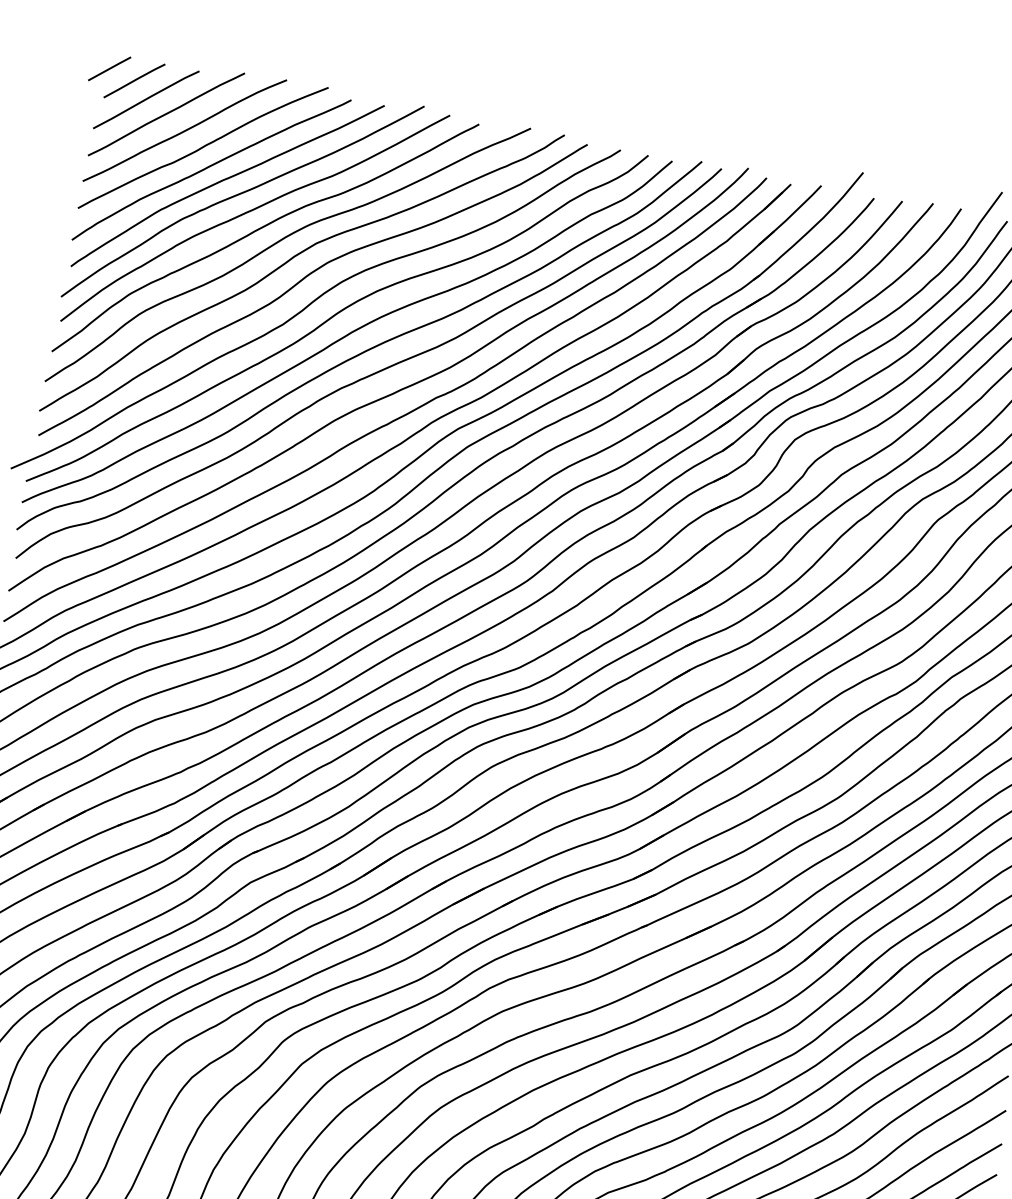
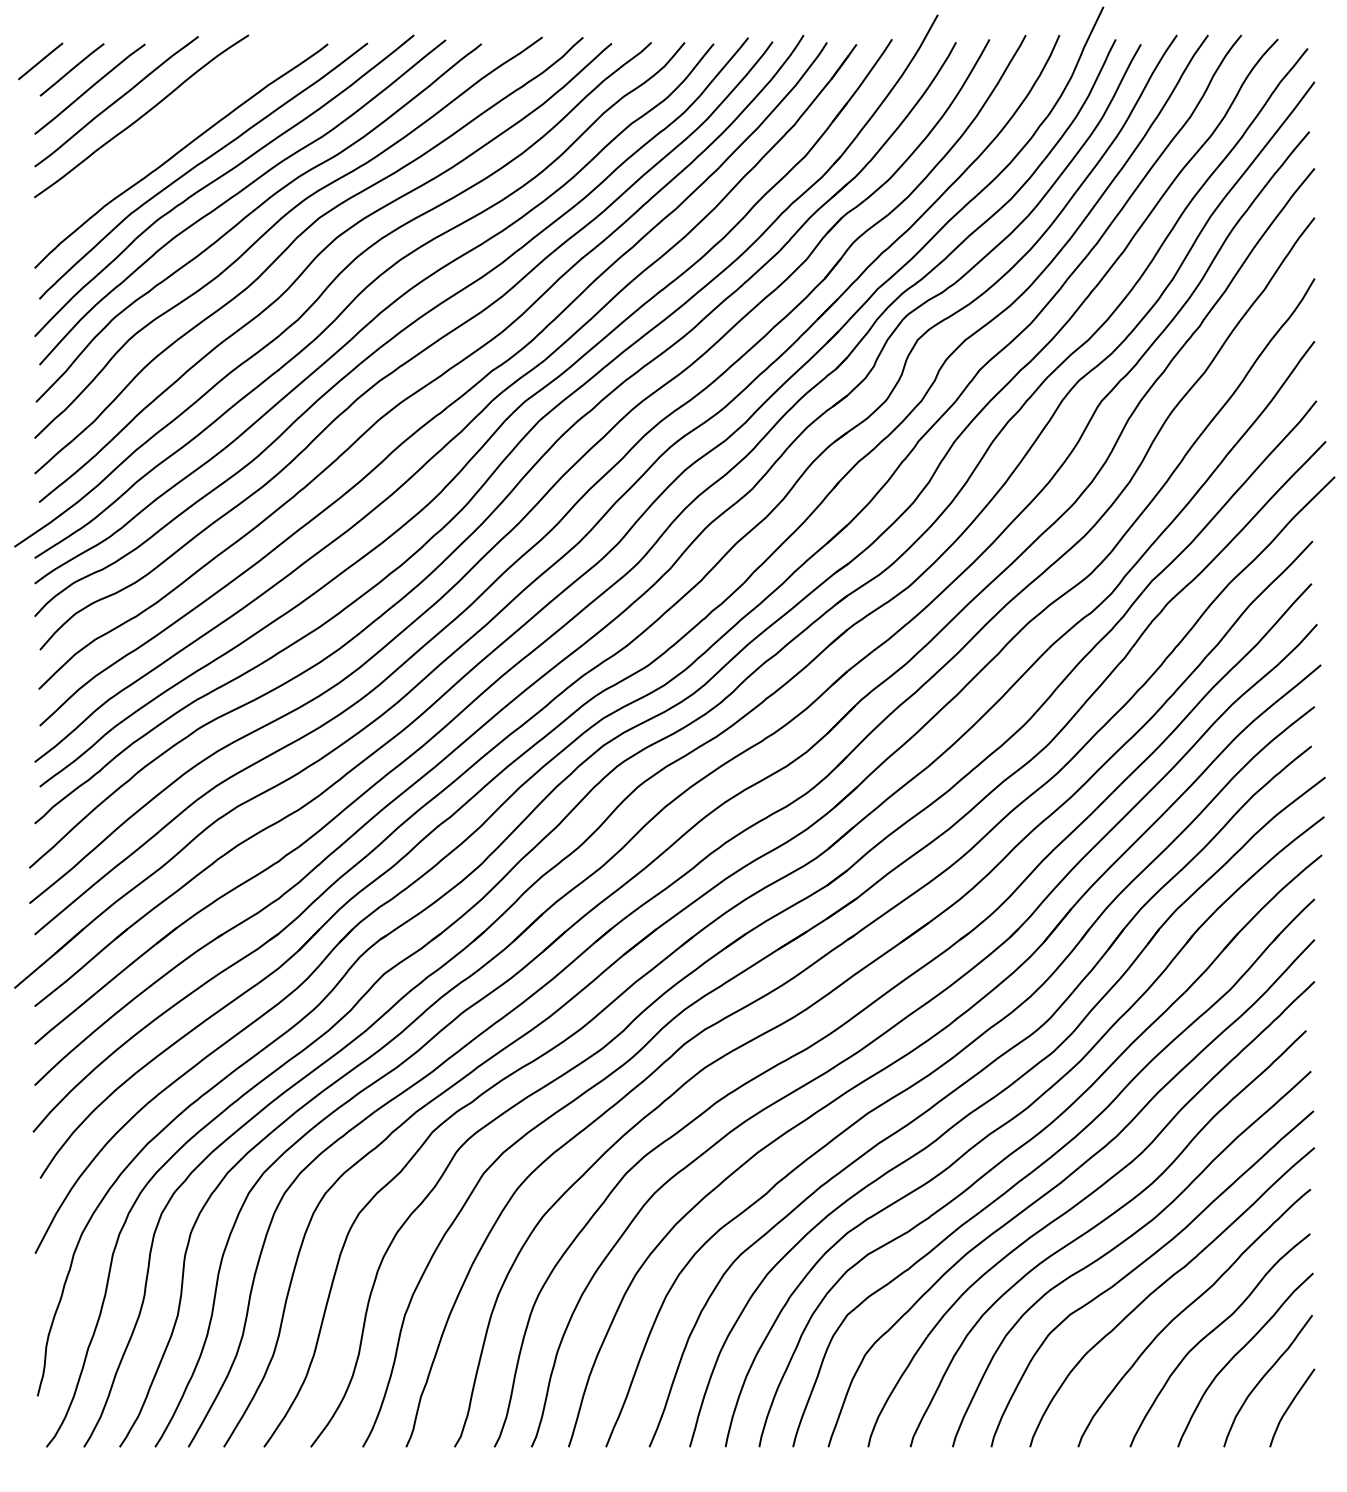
curve: (203, 148) -> (166, 132), removed

